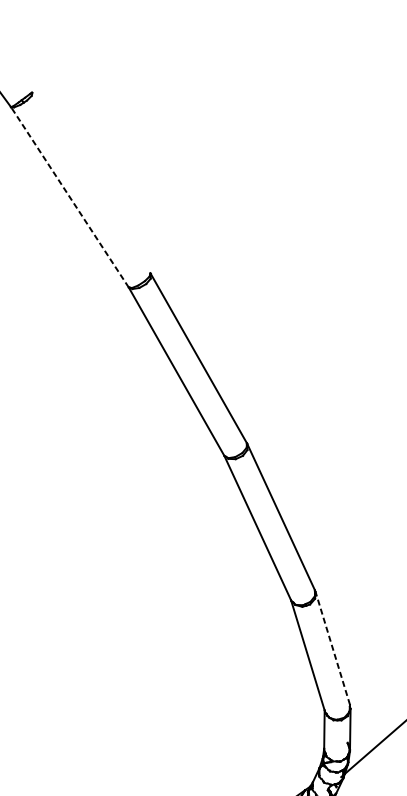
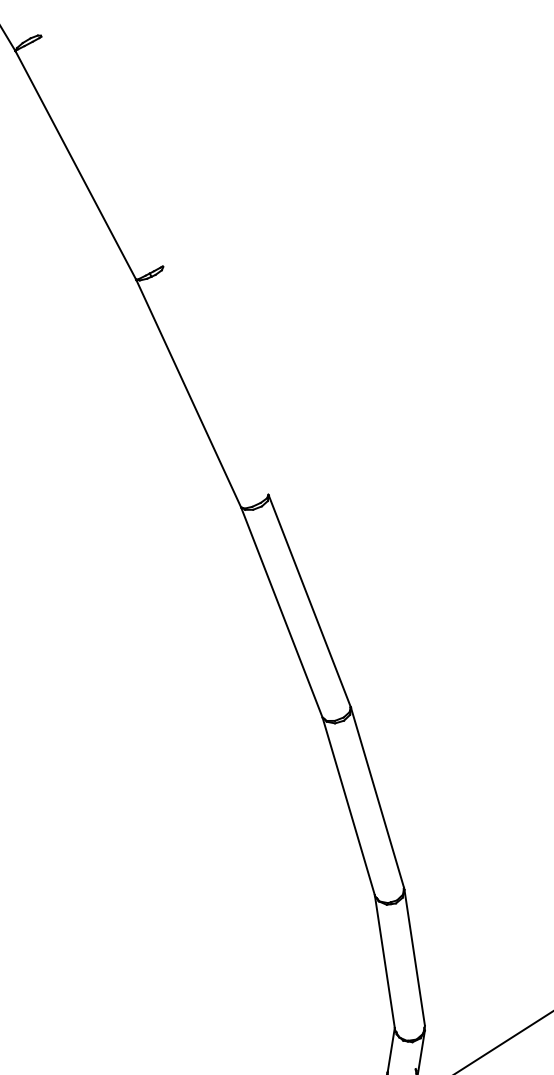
line: (69, 197) -> (188, 393), dashed -> solid
line: (332, 648) -> (414, 957), dashed -> solid

